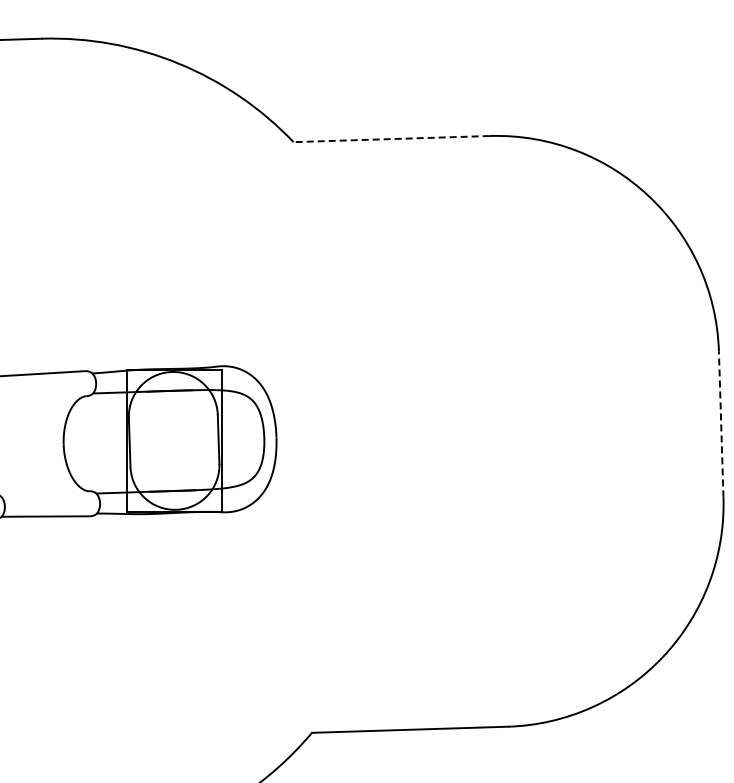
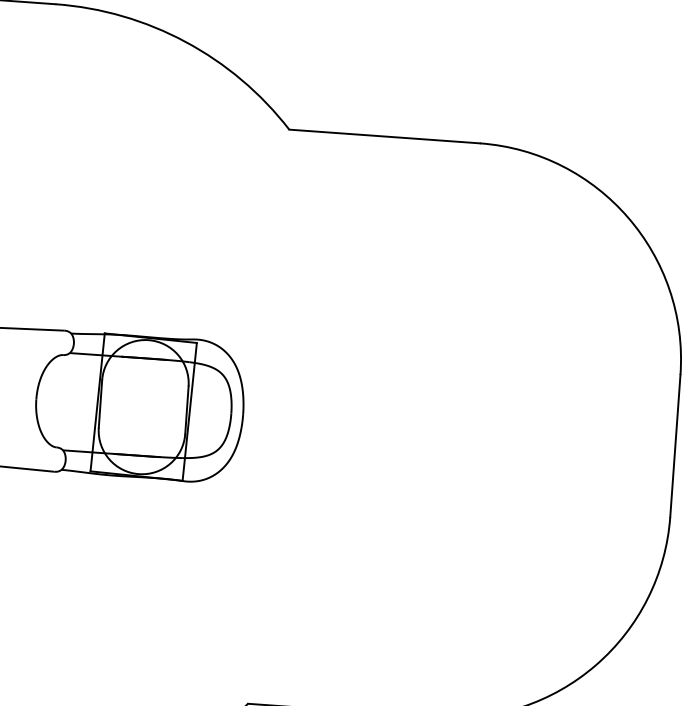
line: (391, 139) -> (384, 136), dashed -> solid
line: (721, 423) -> (675, 445), dashed -> solid

